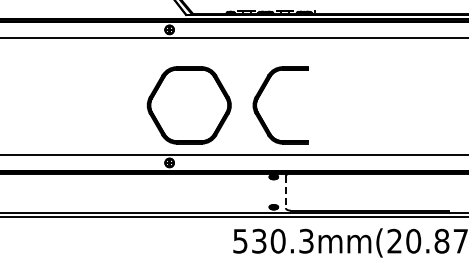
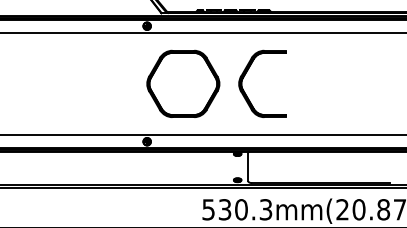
part: (227, 105) -> (216, 84), moved
line: (285, 192) -> (247, 167), dashed -> solid

